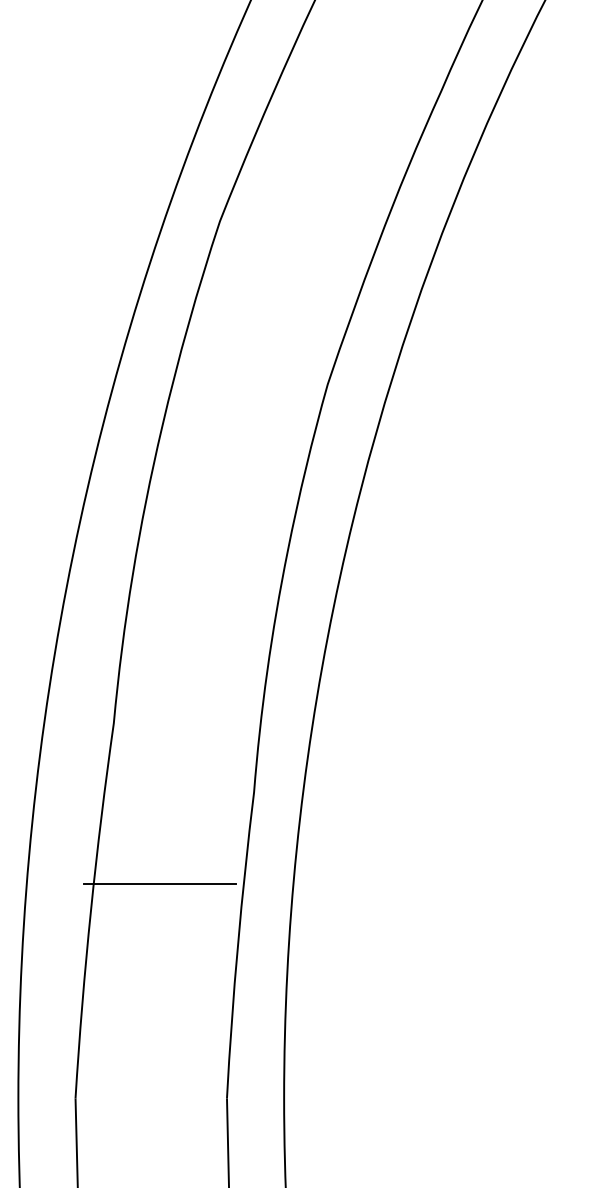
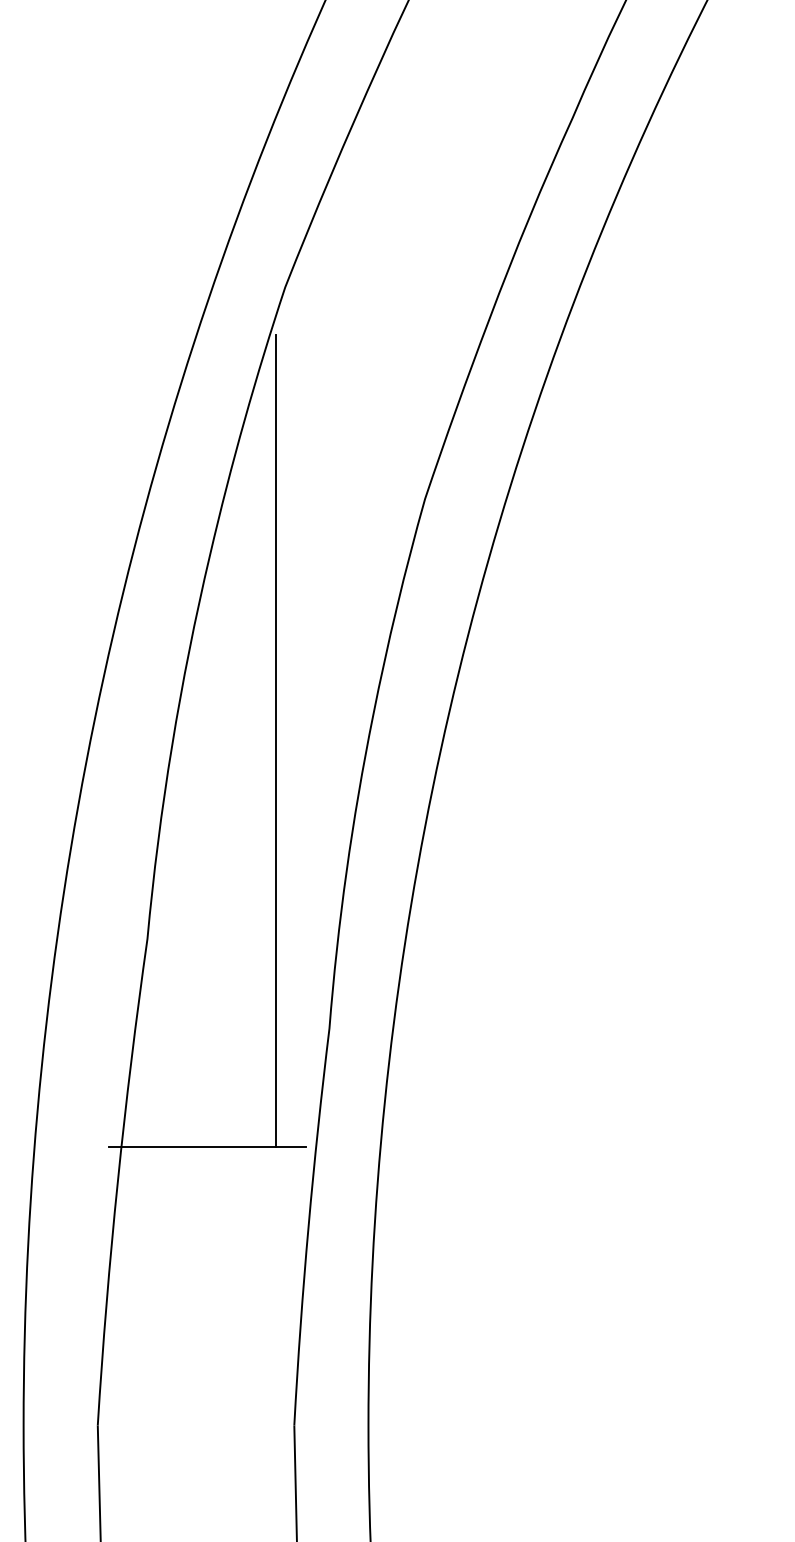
line: (212, 570) -> (275, 740), added

